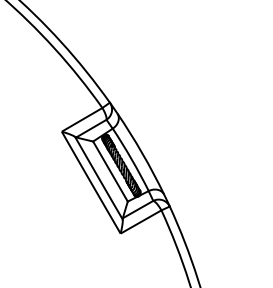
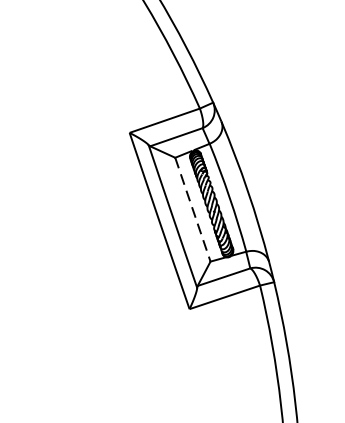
line: (110, 171) -> (192, 209), solid -> dashed

